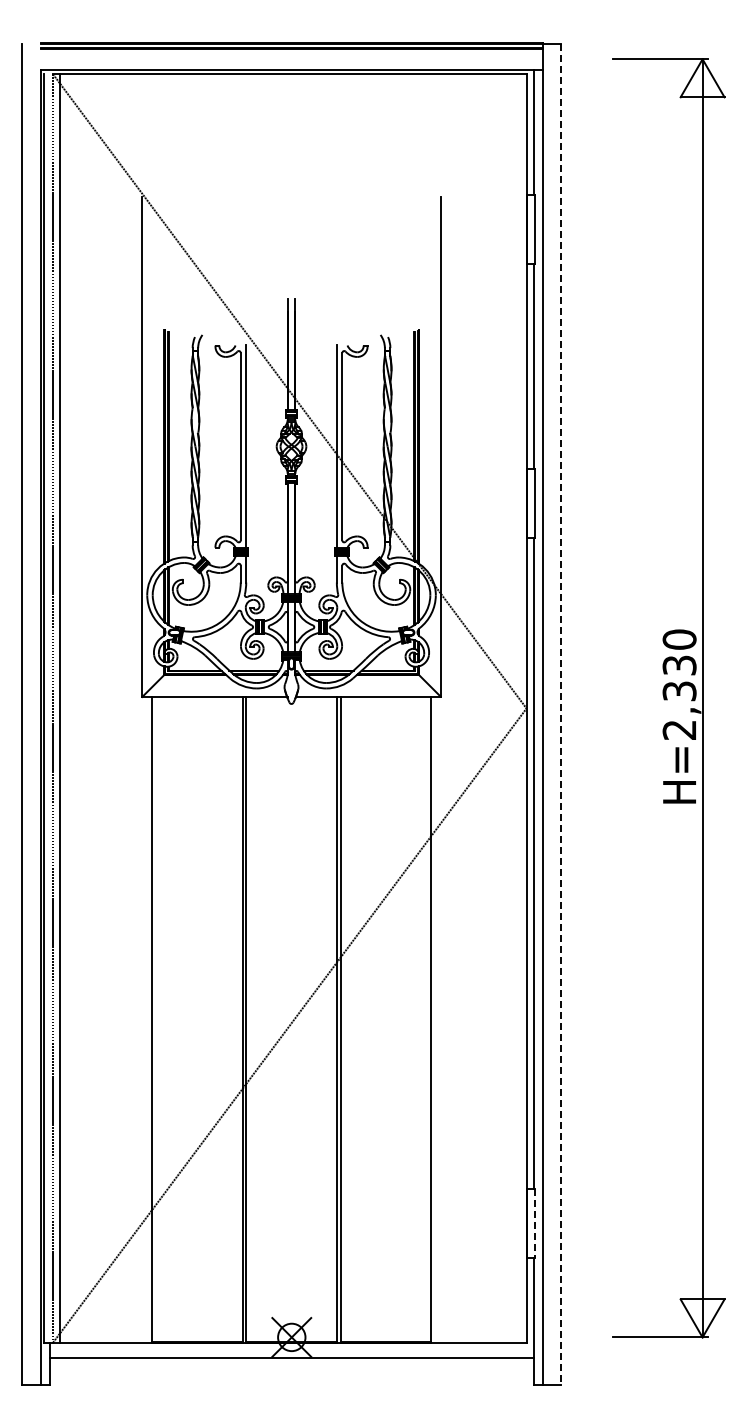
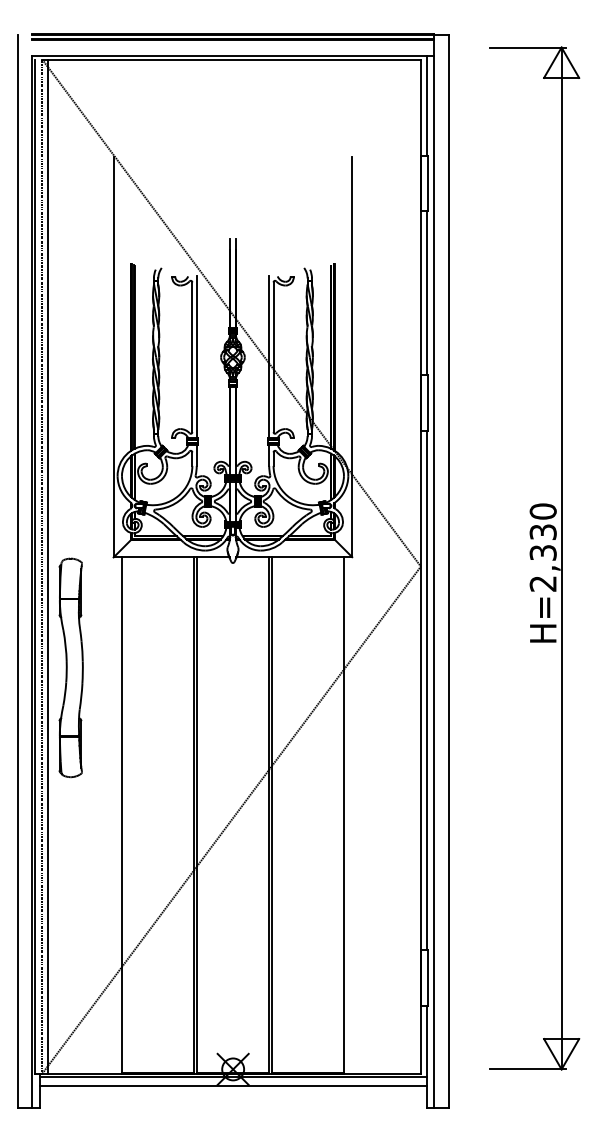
line: (561, 714) -> (448, 571), dashed -> solid
part: (88, 834) -> (70, 667), added
line: (535, 1223) -> (428, 978), dashed -> solid
line: (291, 1347) -> (232, 1077), added

